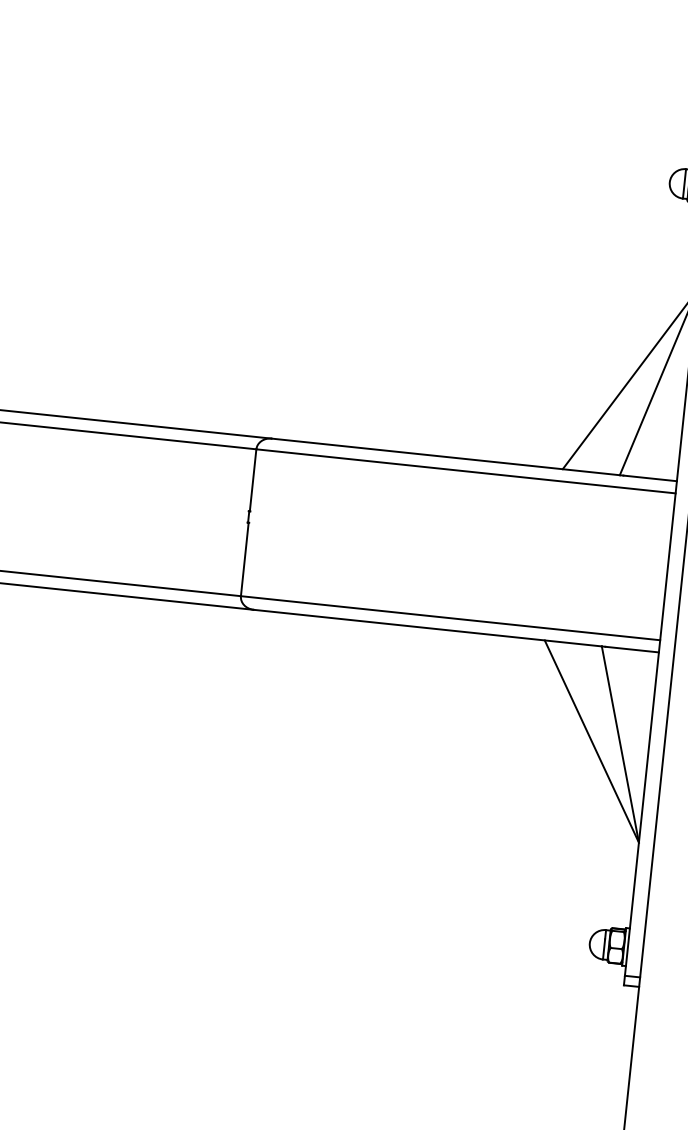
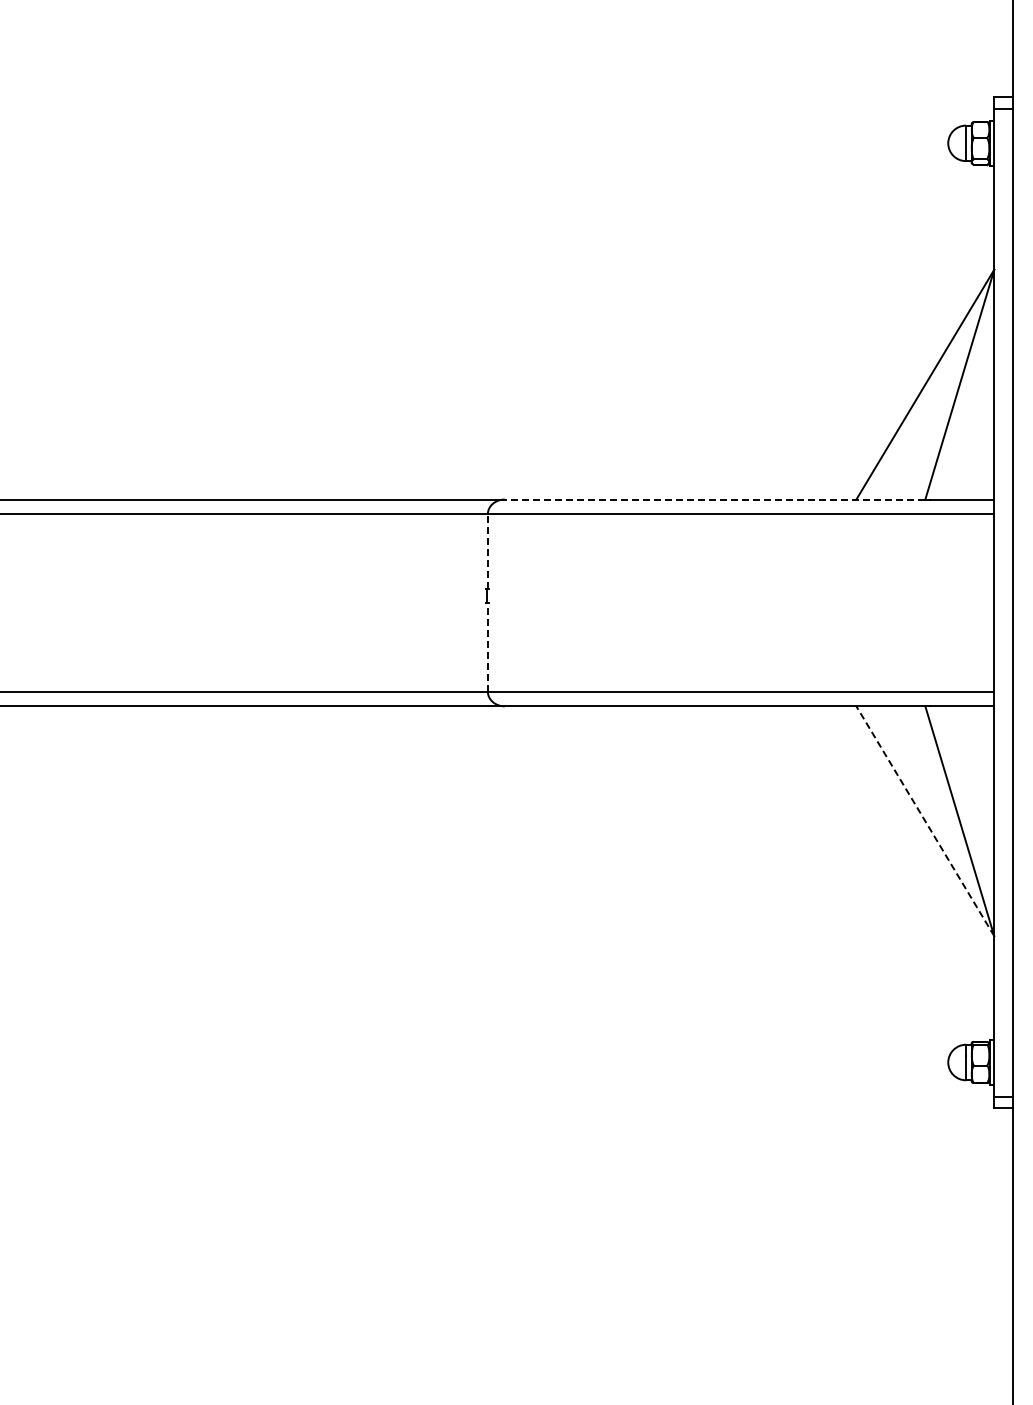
line: (445, 456) -> (714, 499), solid -> dashed
line: (252, 480) -> (487, 551), solid -> dashed
line: (244, 558) -> (487, 646), solid -> dashed
line: (591, 741) -> (925, 821), solid -> dashed

